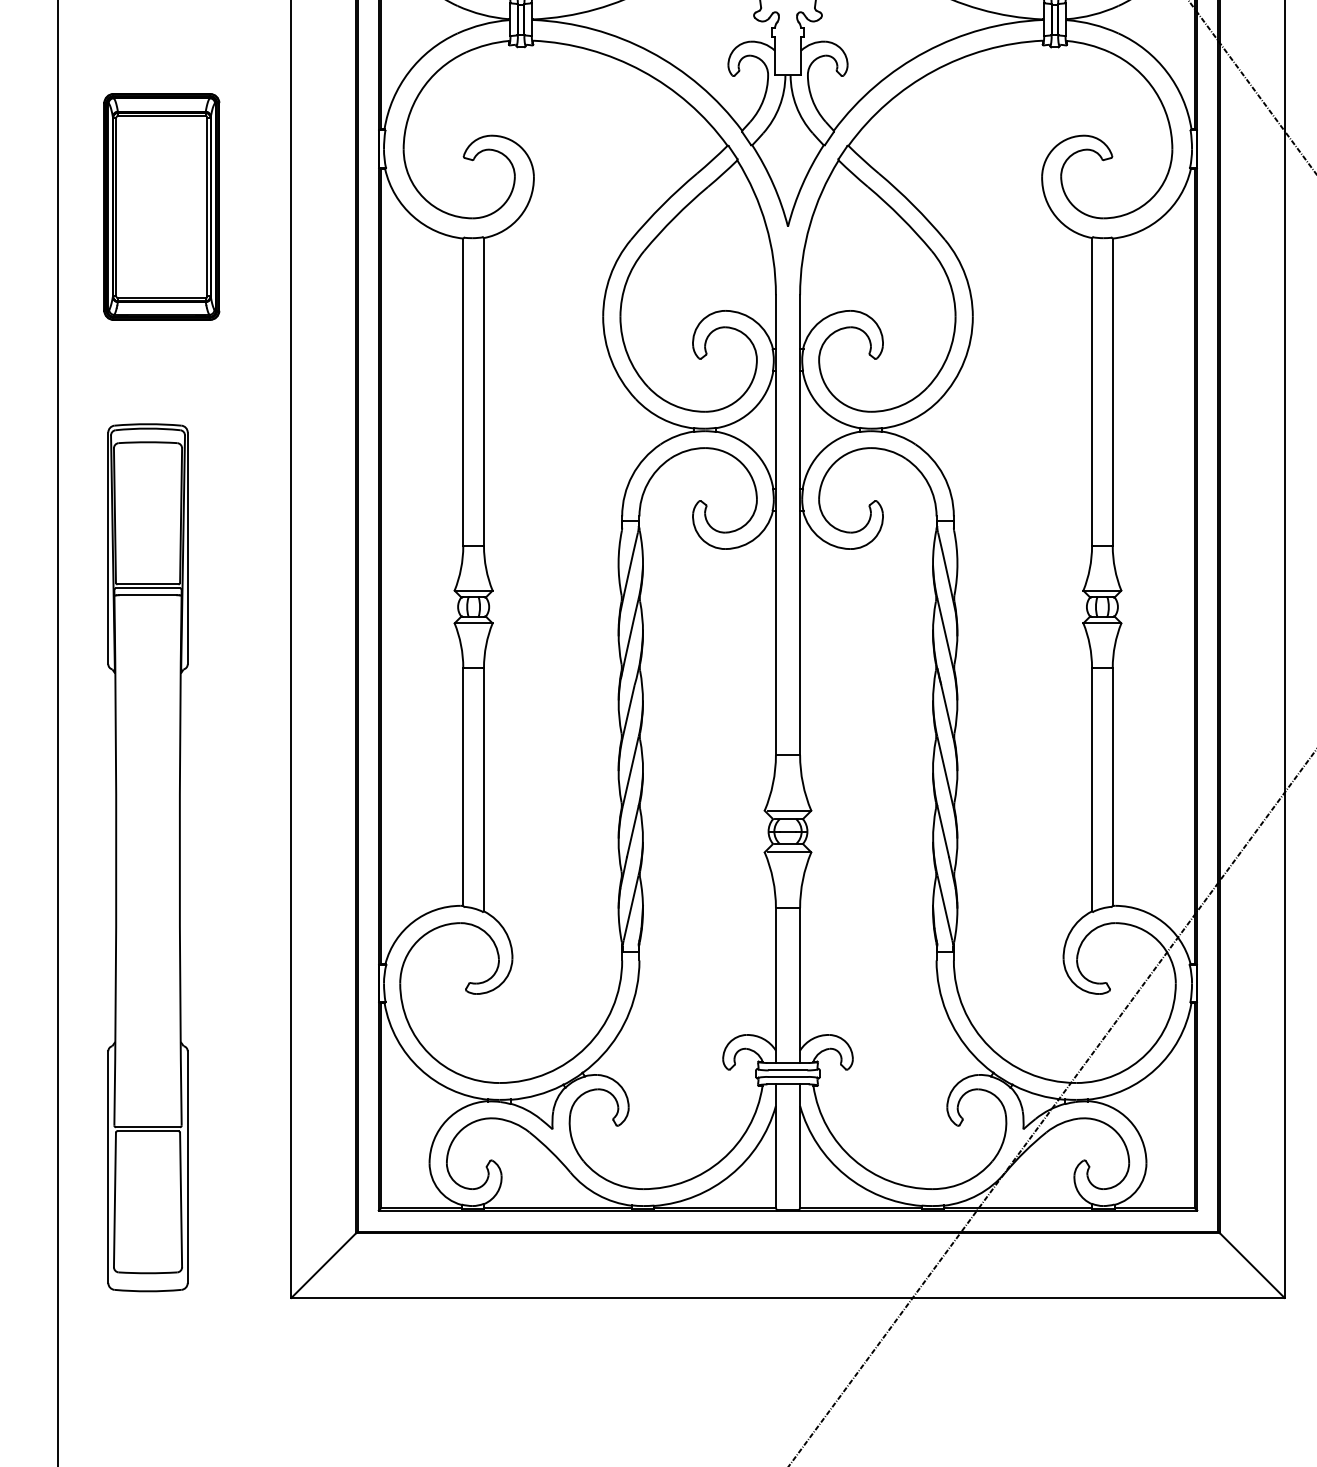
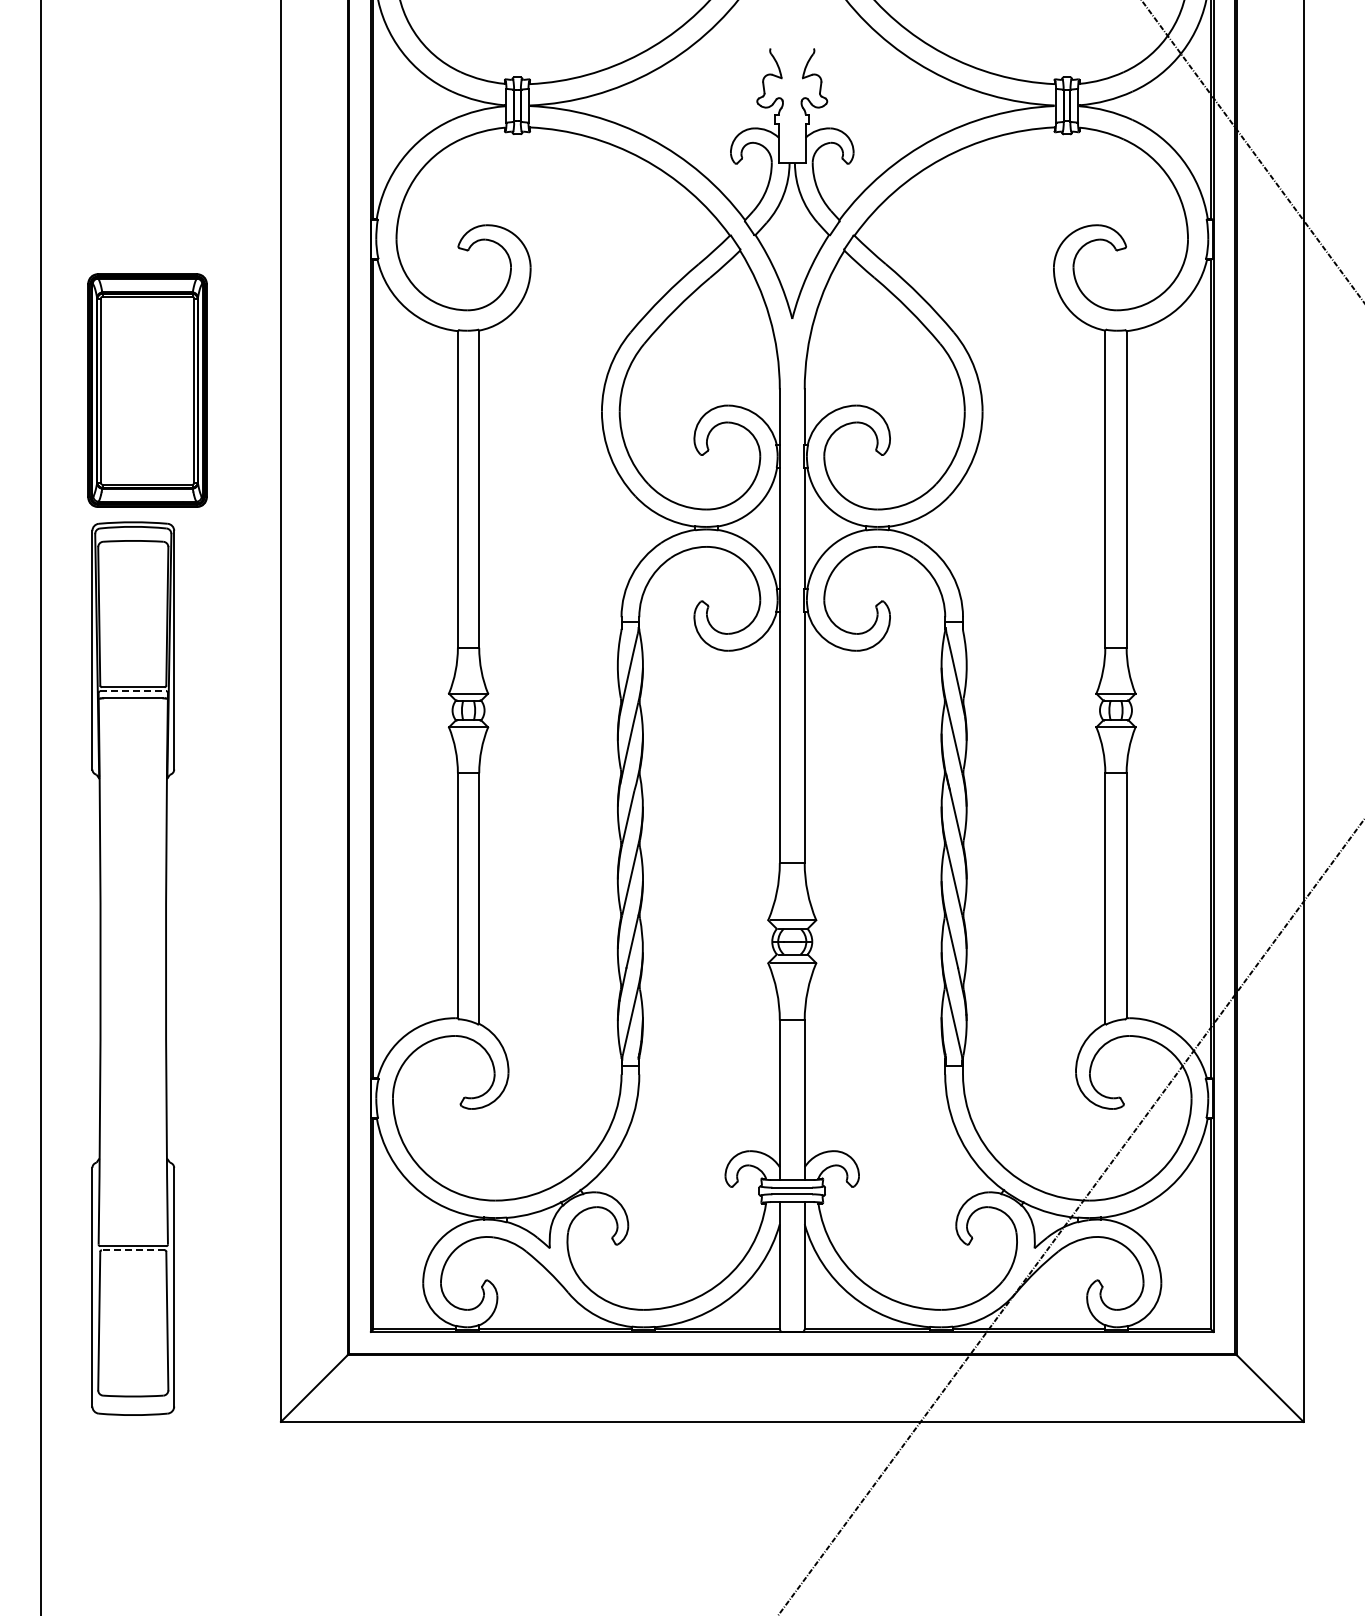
part: (161, 206) -> (147, 390), moved
line: (148, 588) -> (133, 691), solid -> dashed
line: (147, 1131) -> (132, 1250), solid -> dashed

